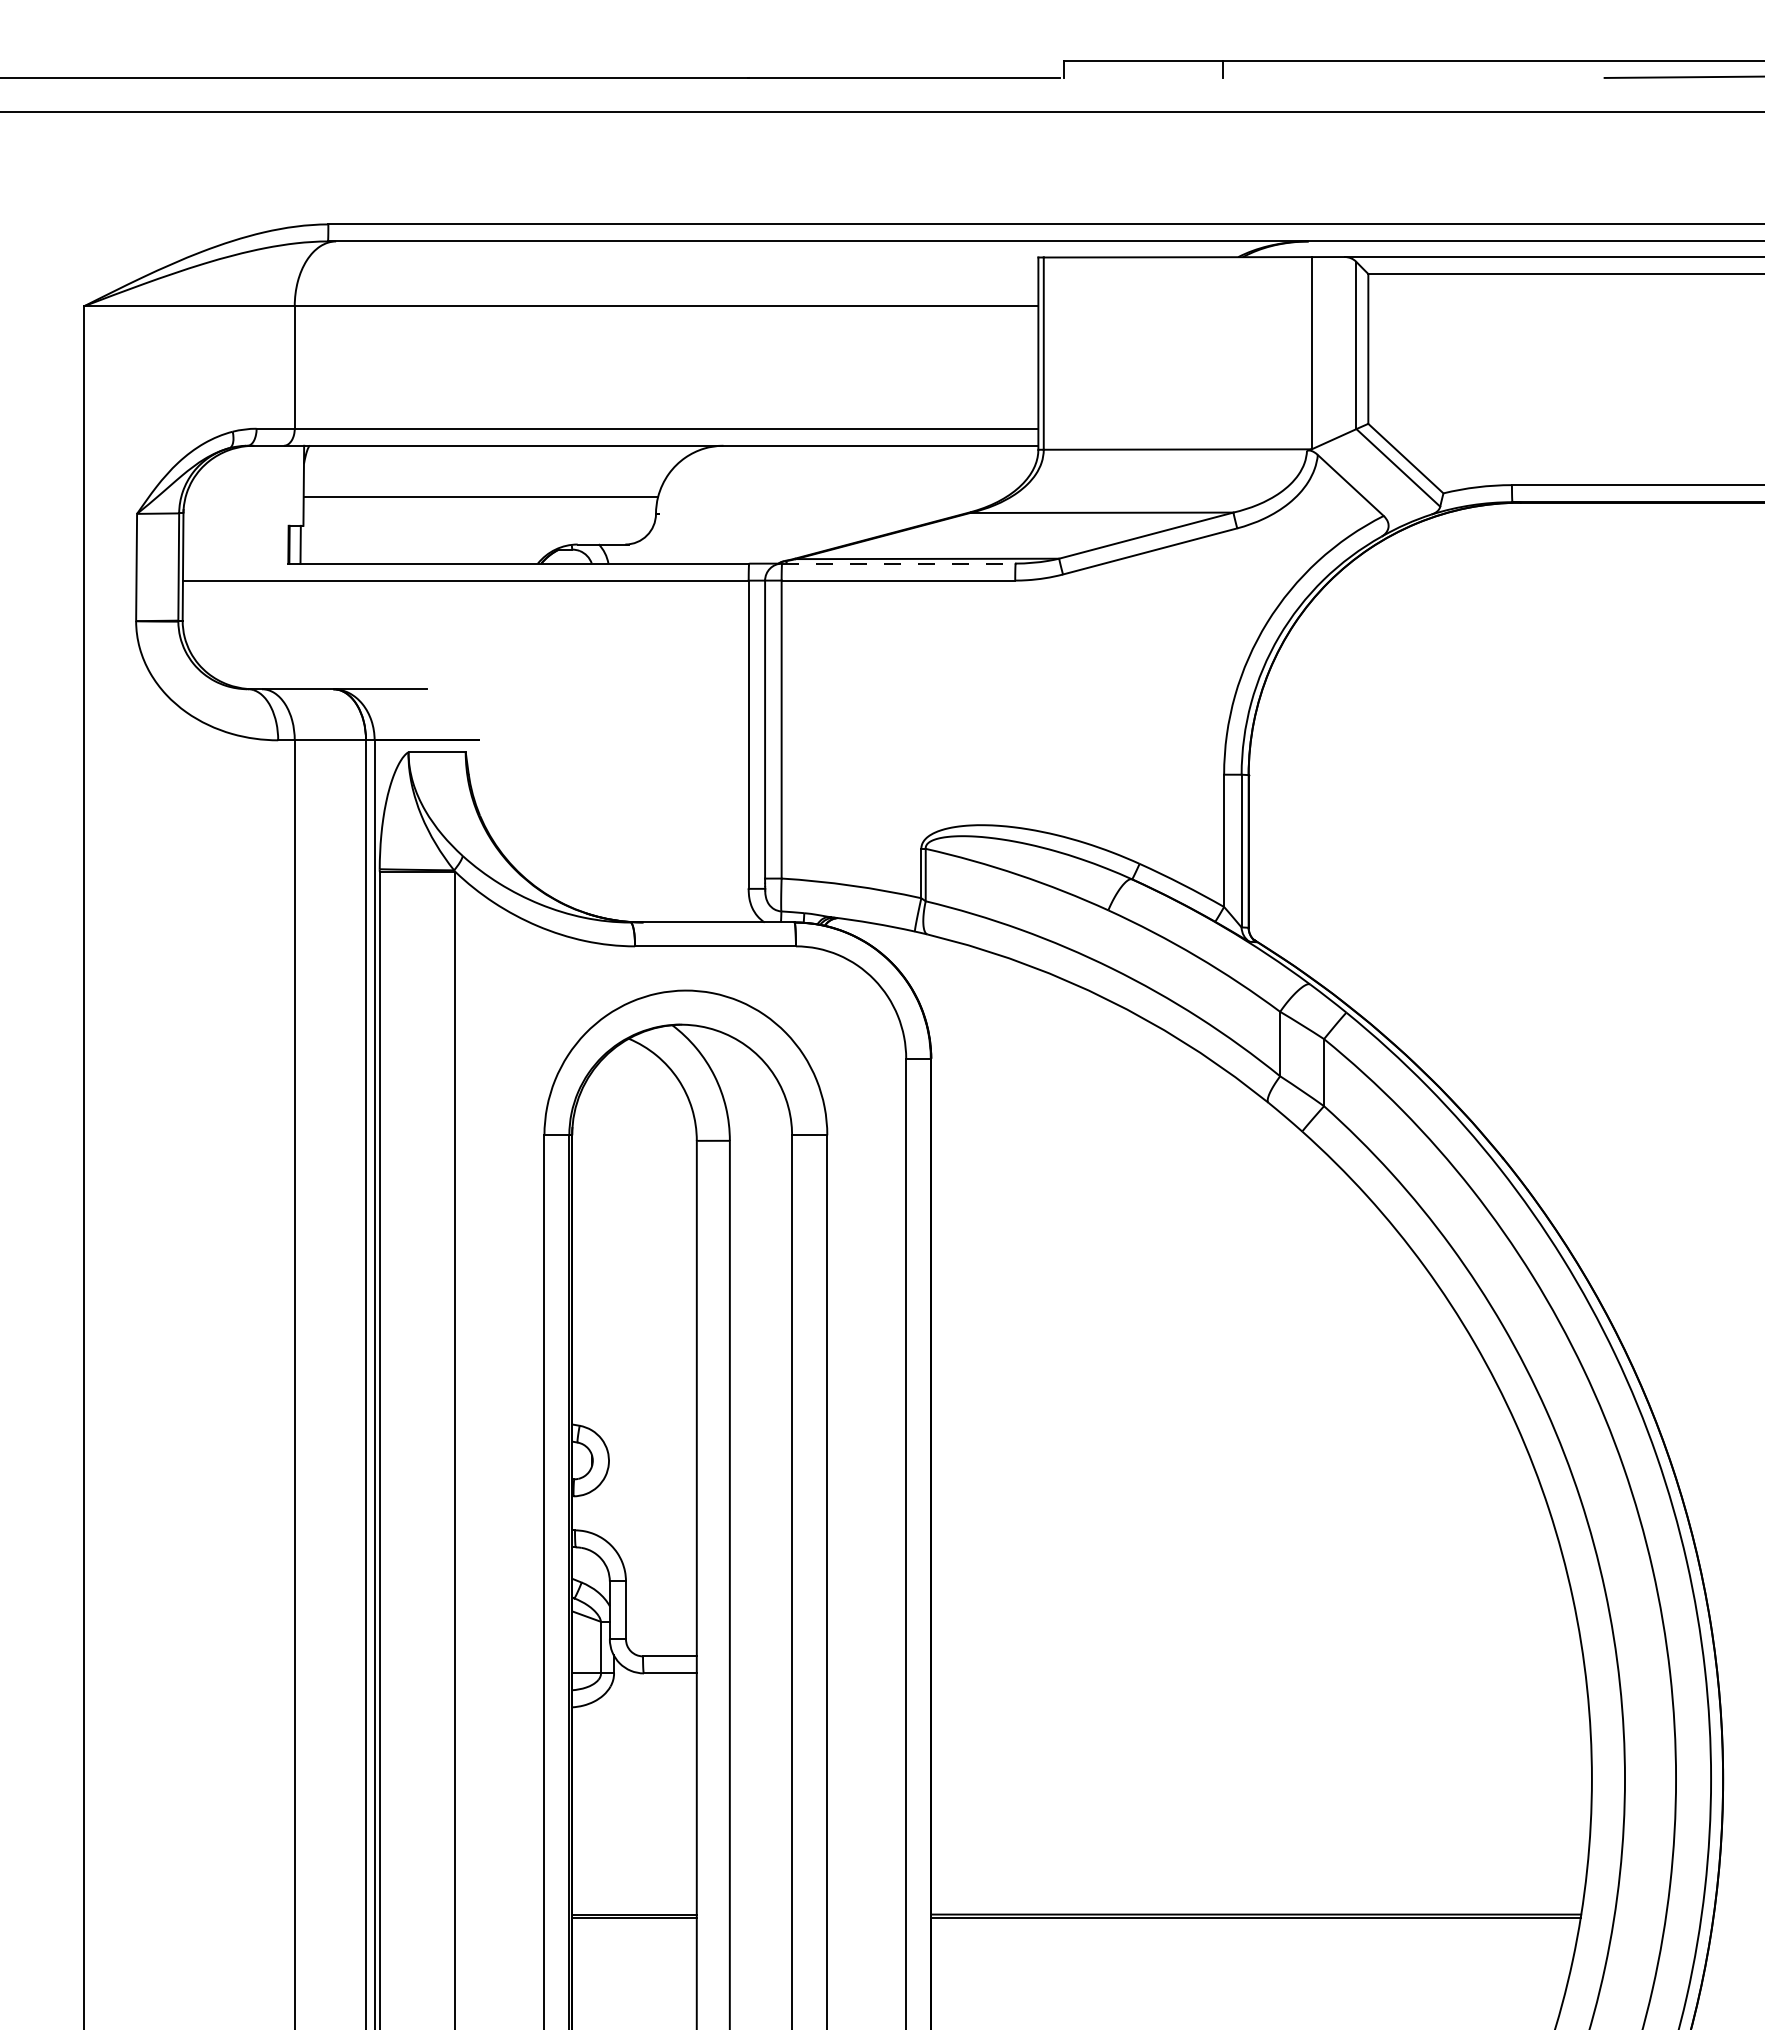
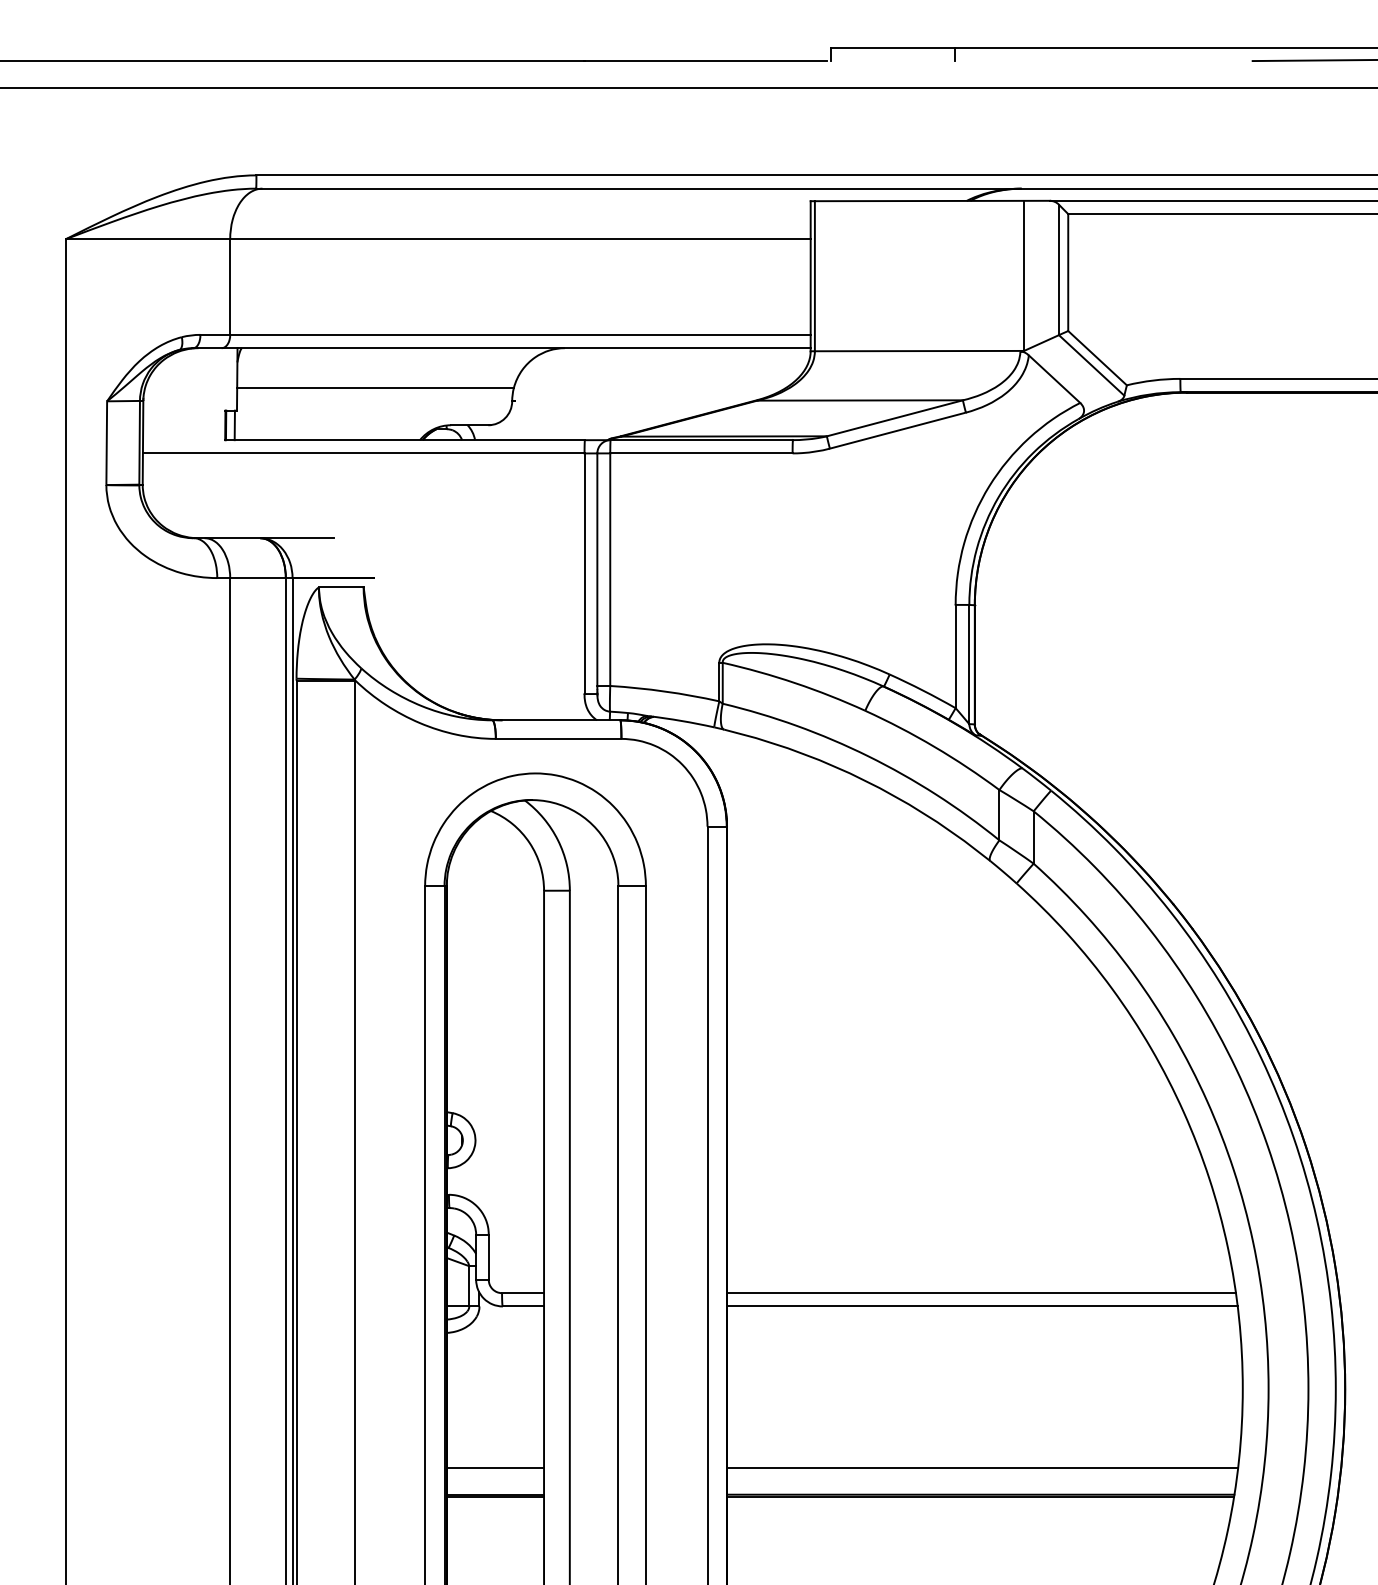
line: (899, 563) -> (702, 440), dashed -> solid
line: (1257, 1656) -> (981, 1293), added
line: (1258, 1673) -> (982, 1306), added
line: (634, 1880) -> (495, 1468), added
line: (1258, 1880) -> (982, 1468), added

